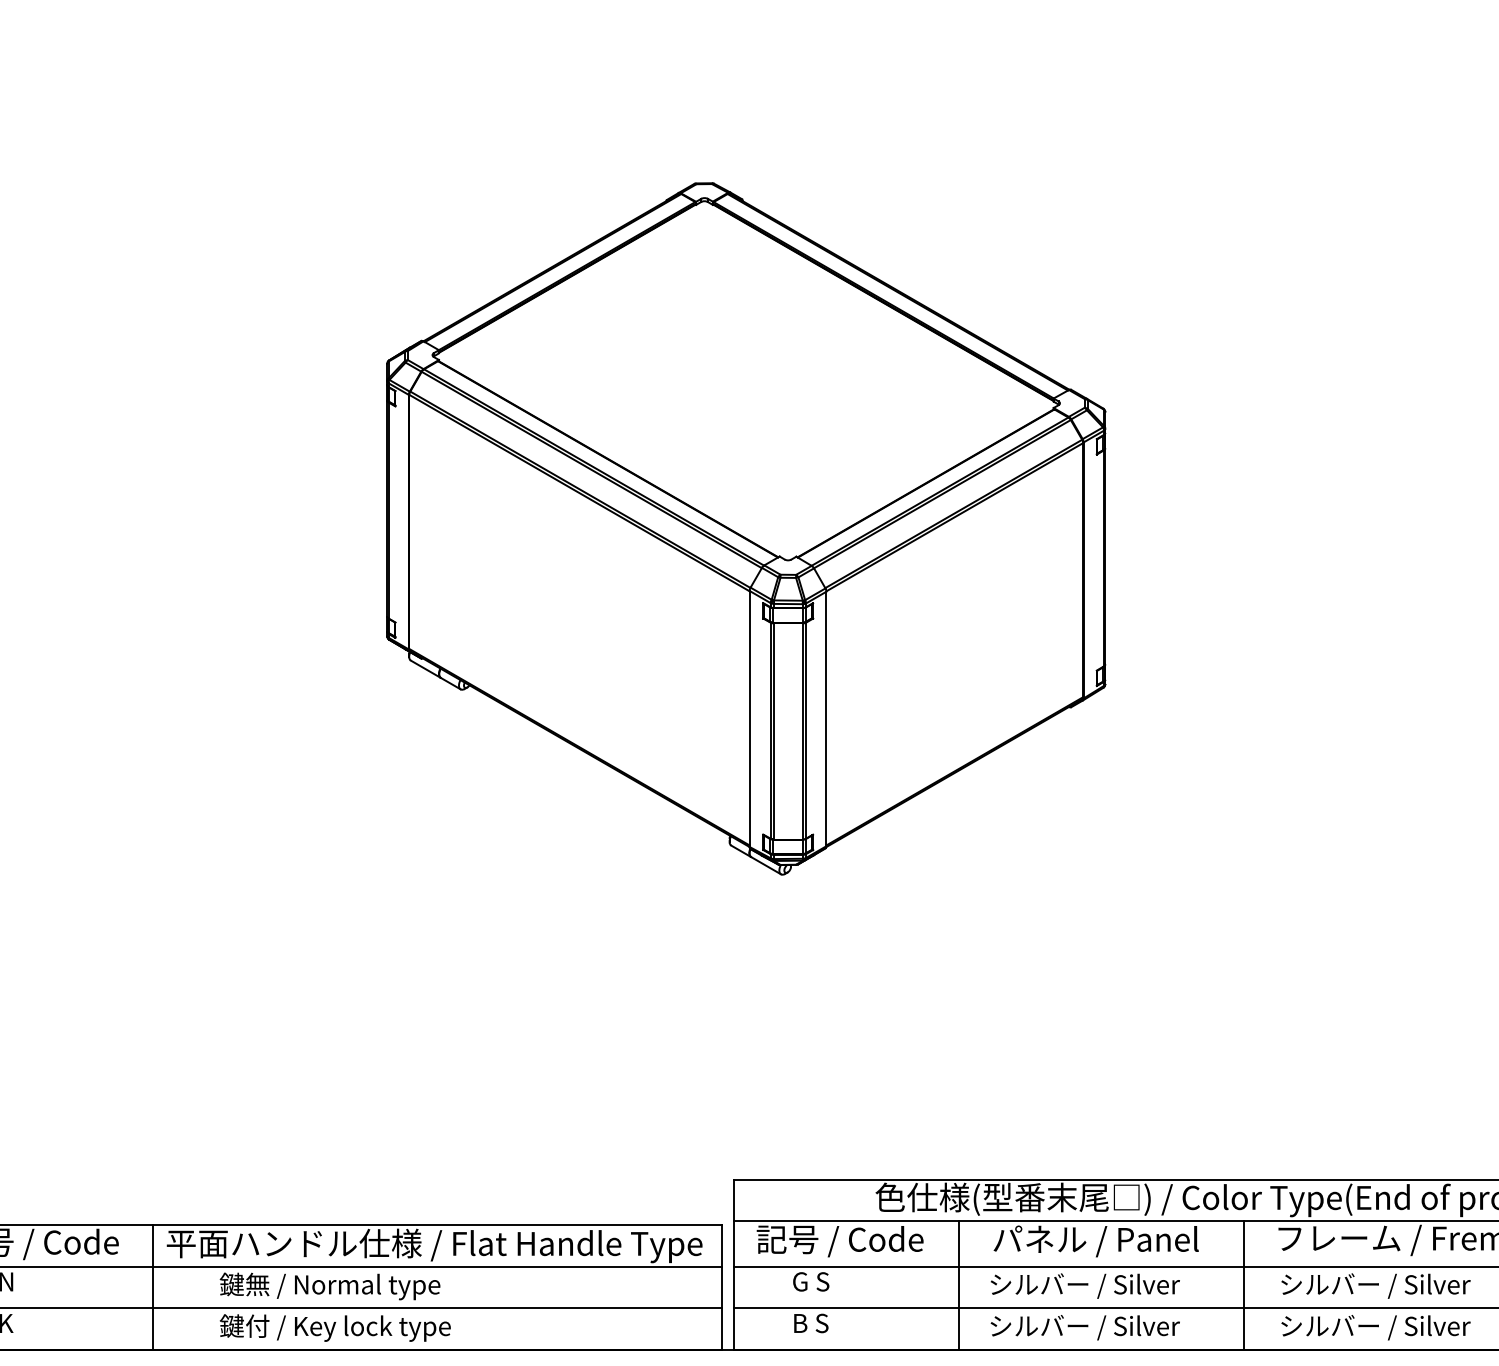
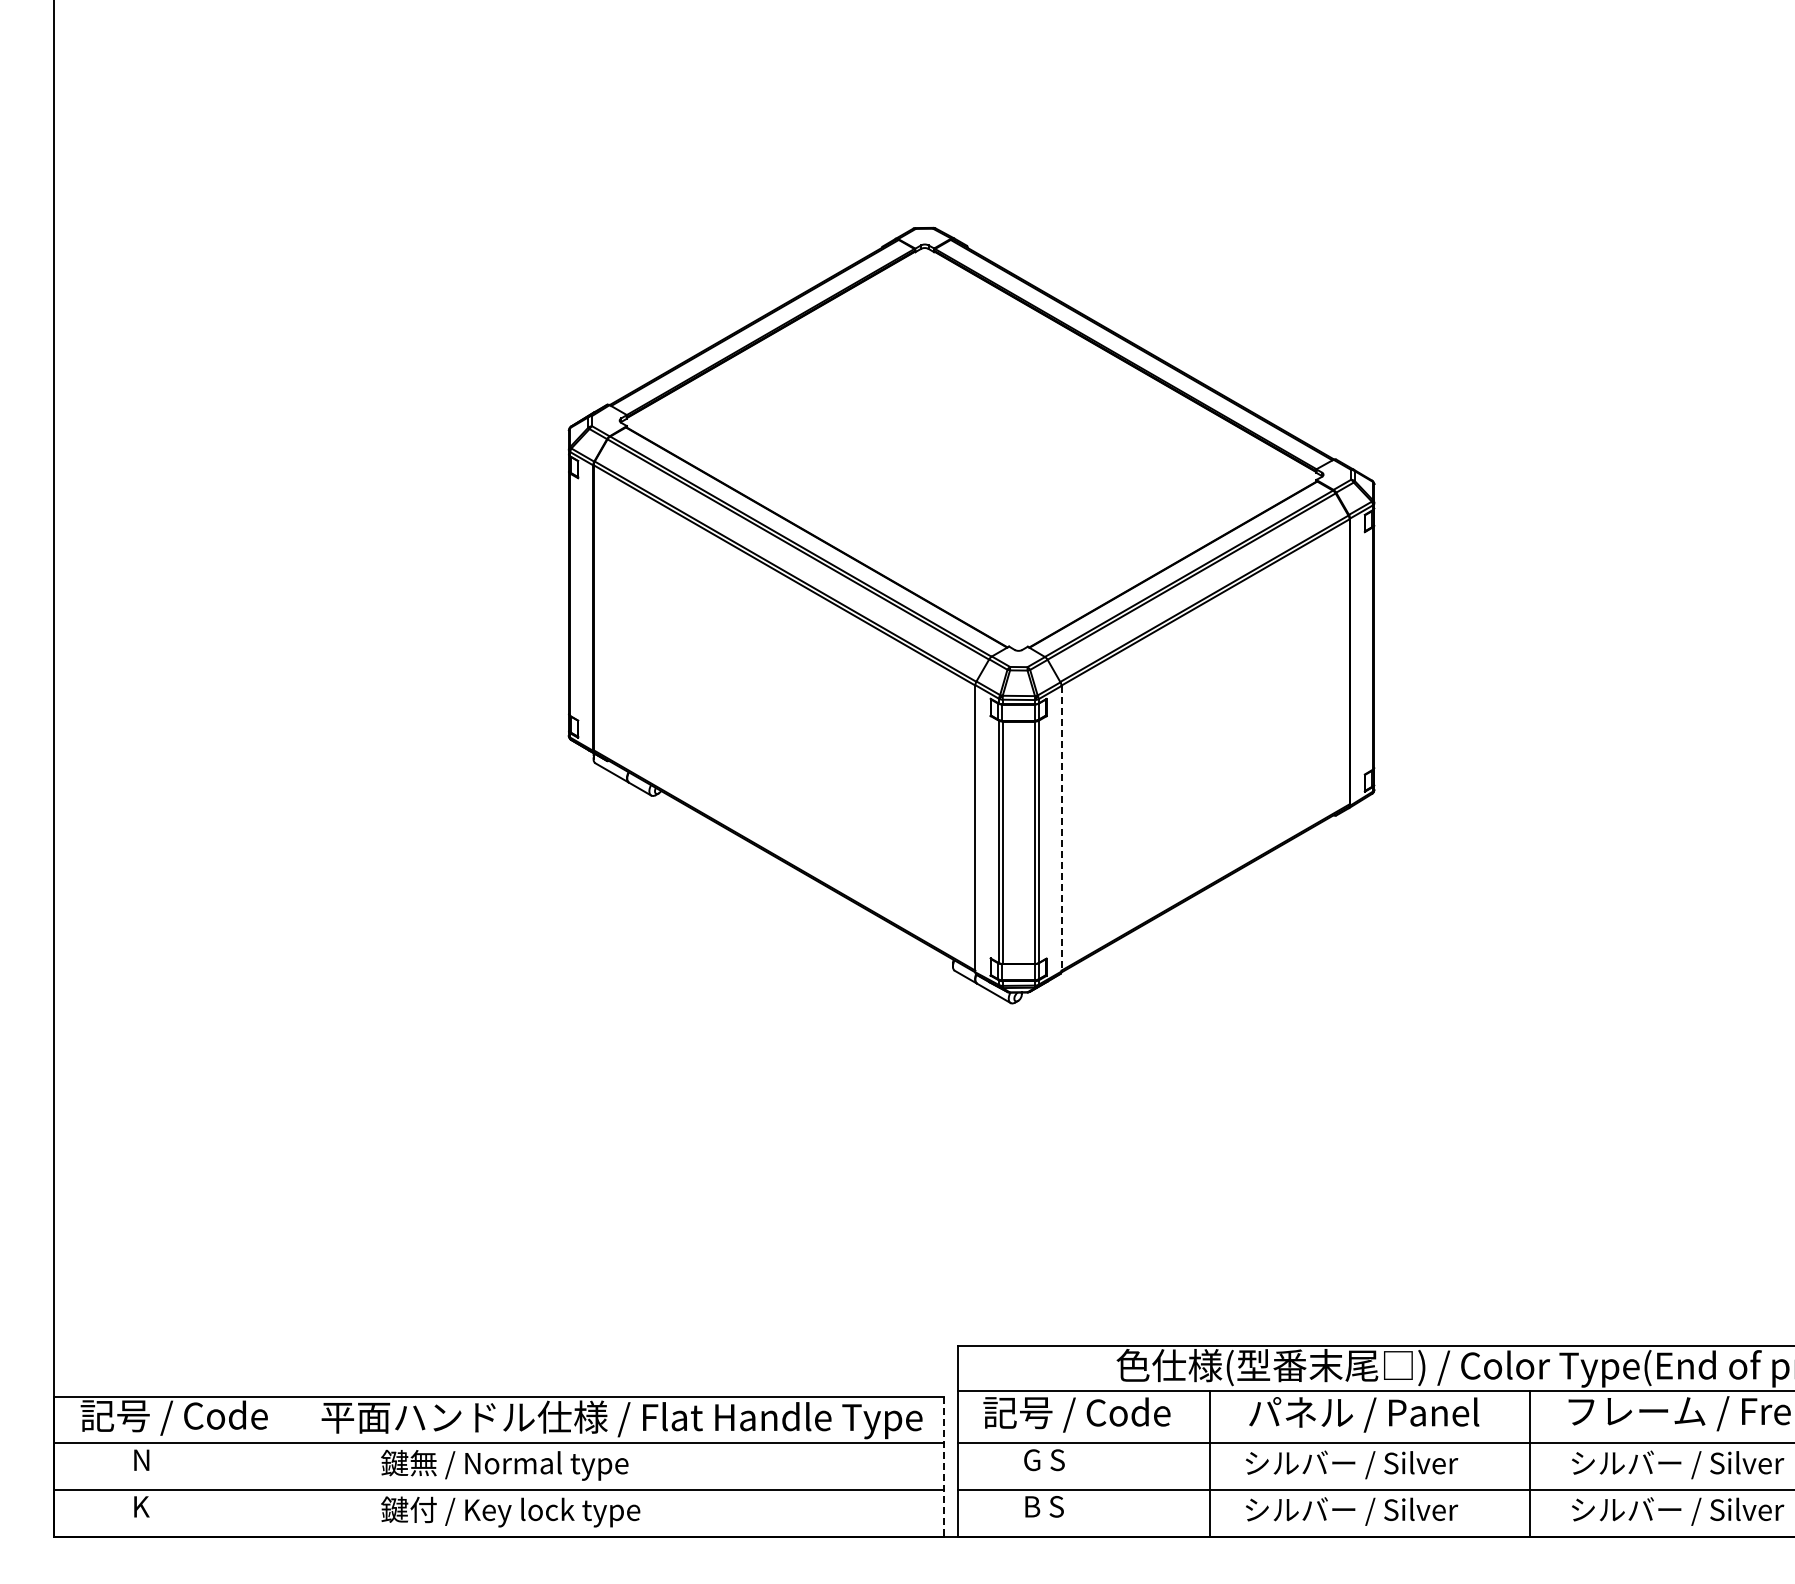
line: (826, 718) -> (1061, 828), solid -> dashed
line: (153, 1287) -> (306, 1466), removed
line: (722, 1287) -> (944, 1466), solid -> dashed

